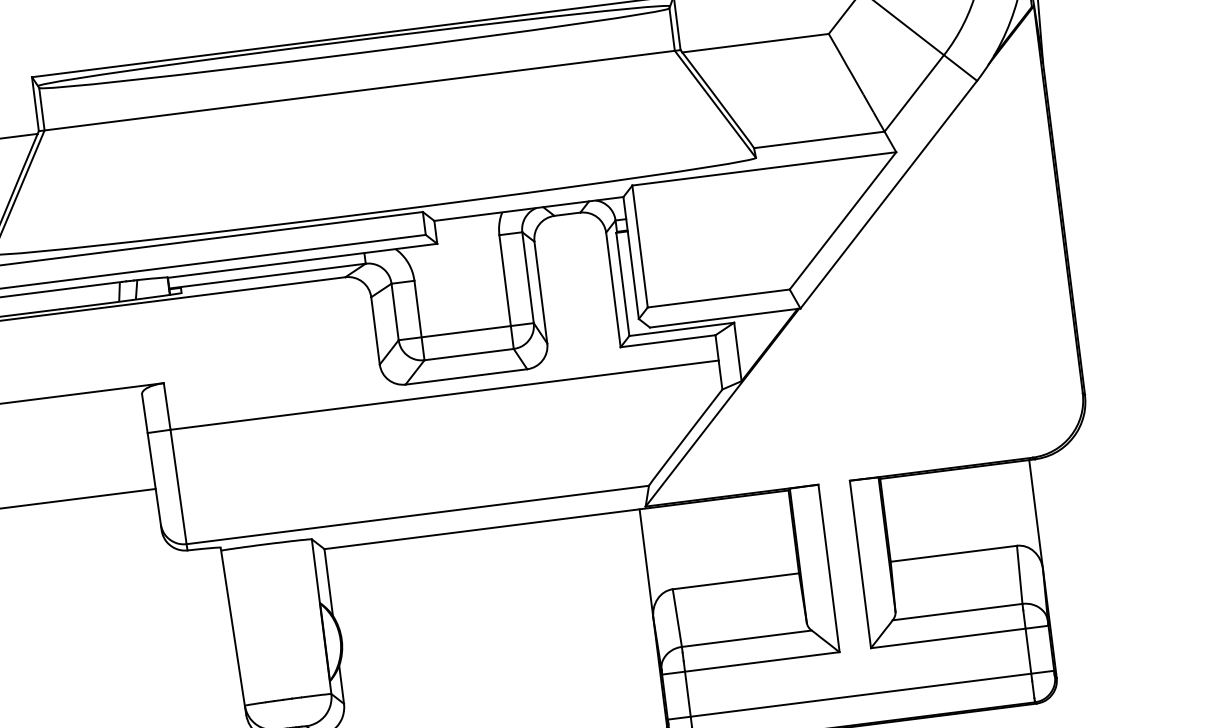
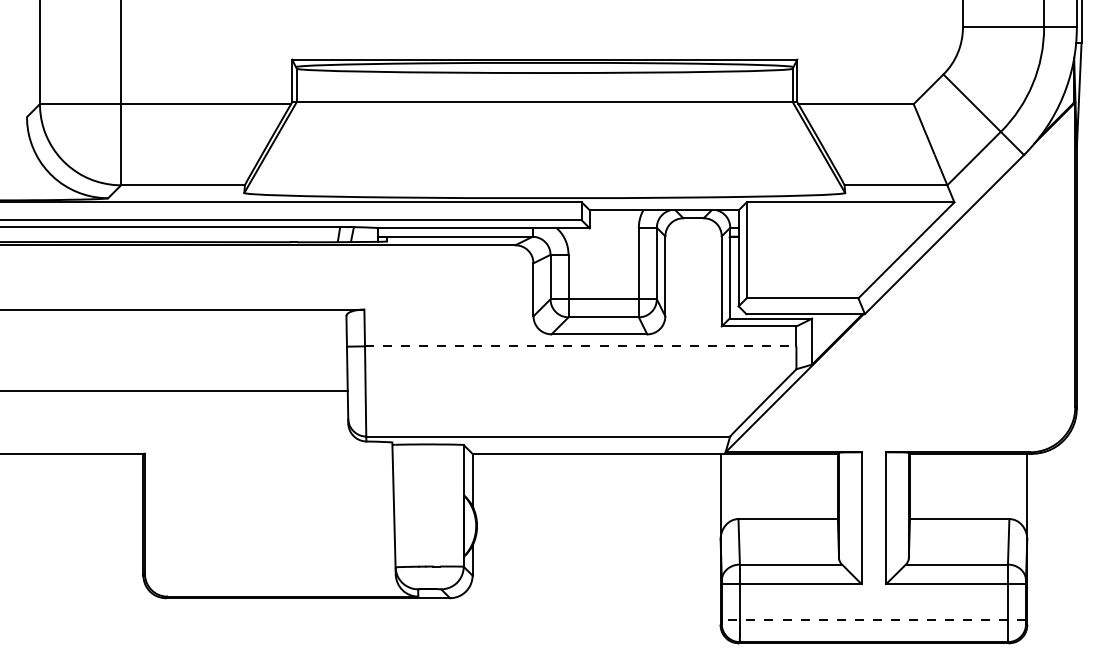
line: (444, 395) -> (580, 346), solid -> dashed
line: (860, 695) -> (873, 619), solid -> dashed

